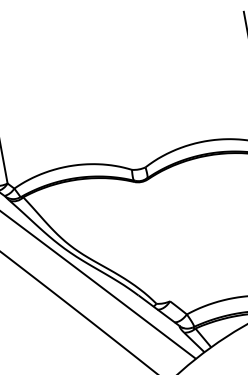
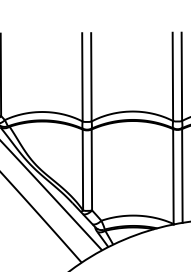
line: (133, 101) -> (91, 77), added
line: (119, 103) -> (82, 77), added
line: (158, 239) -> (91, 169), added
line: (144, 242) -> (82, 169), added

